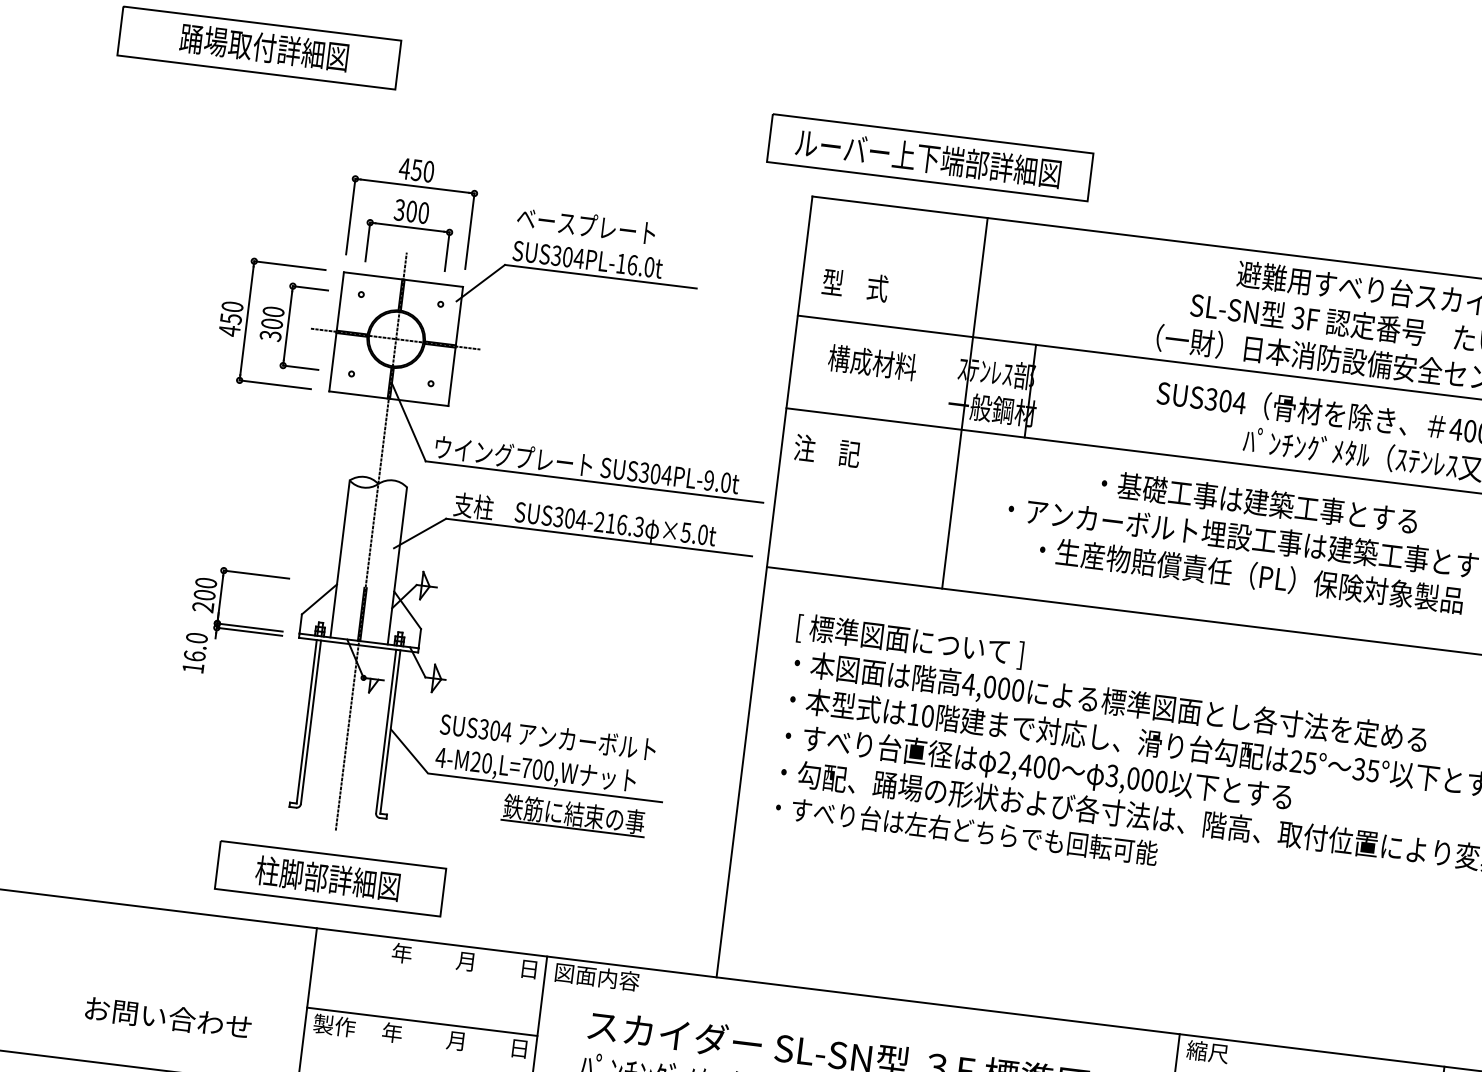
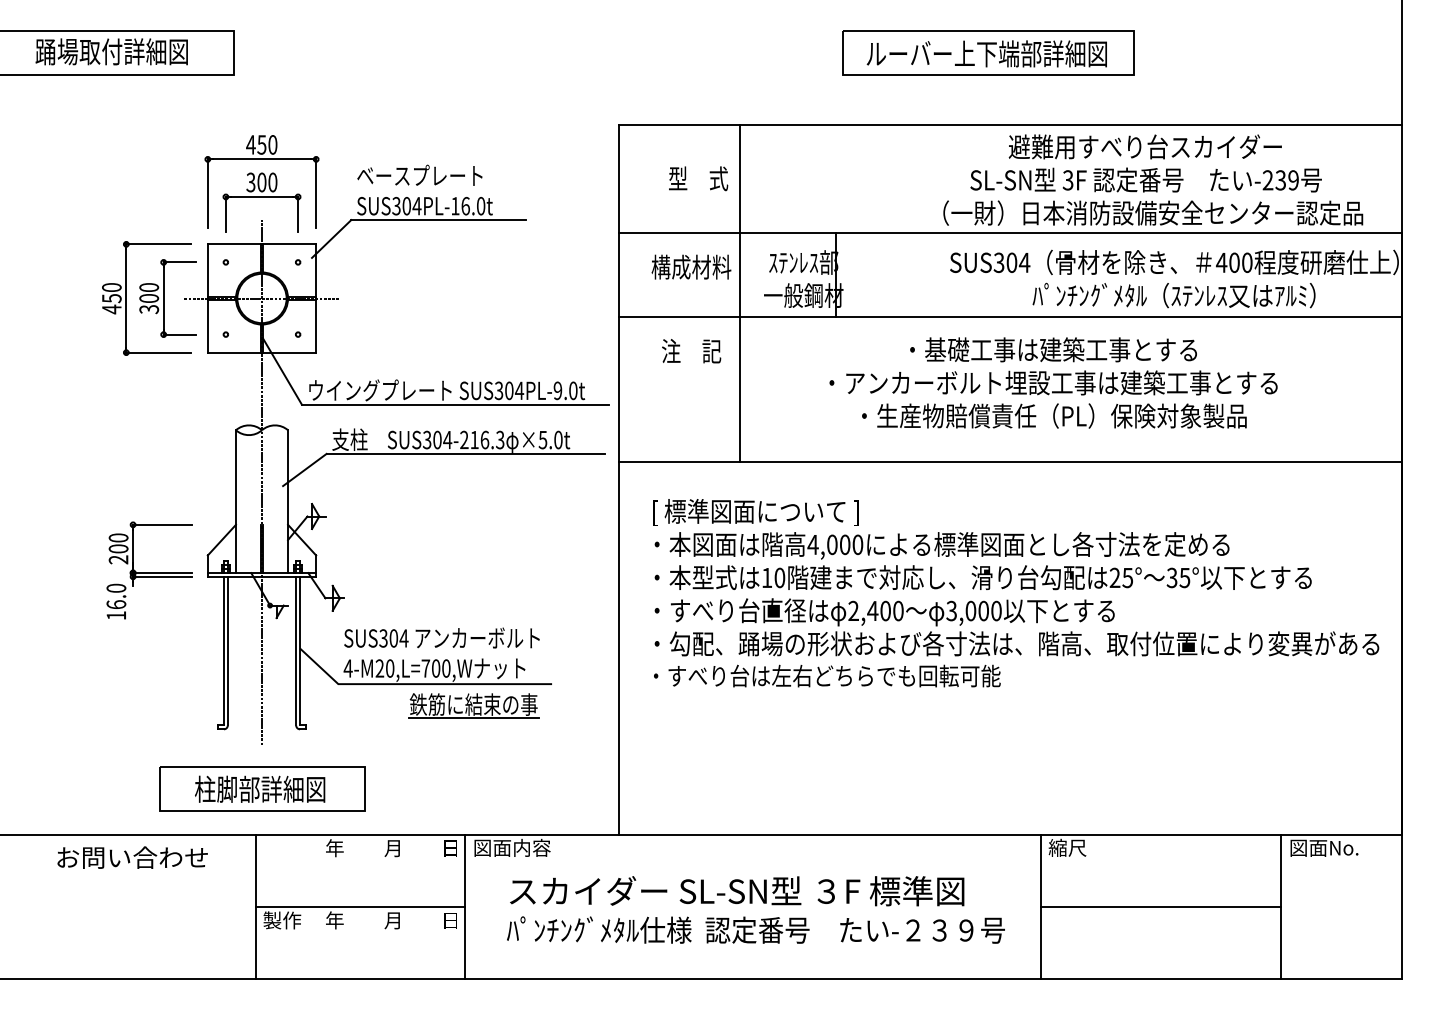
part: (930, 156) -> (988, 52), moved
text: (855, 285) -> (698, 178), moved
line: (964, 402) -> (739, 292), moved
text: (827, 451) -> (691, 351), moved
text: (168, 1017) -> (132, 857), moved

